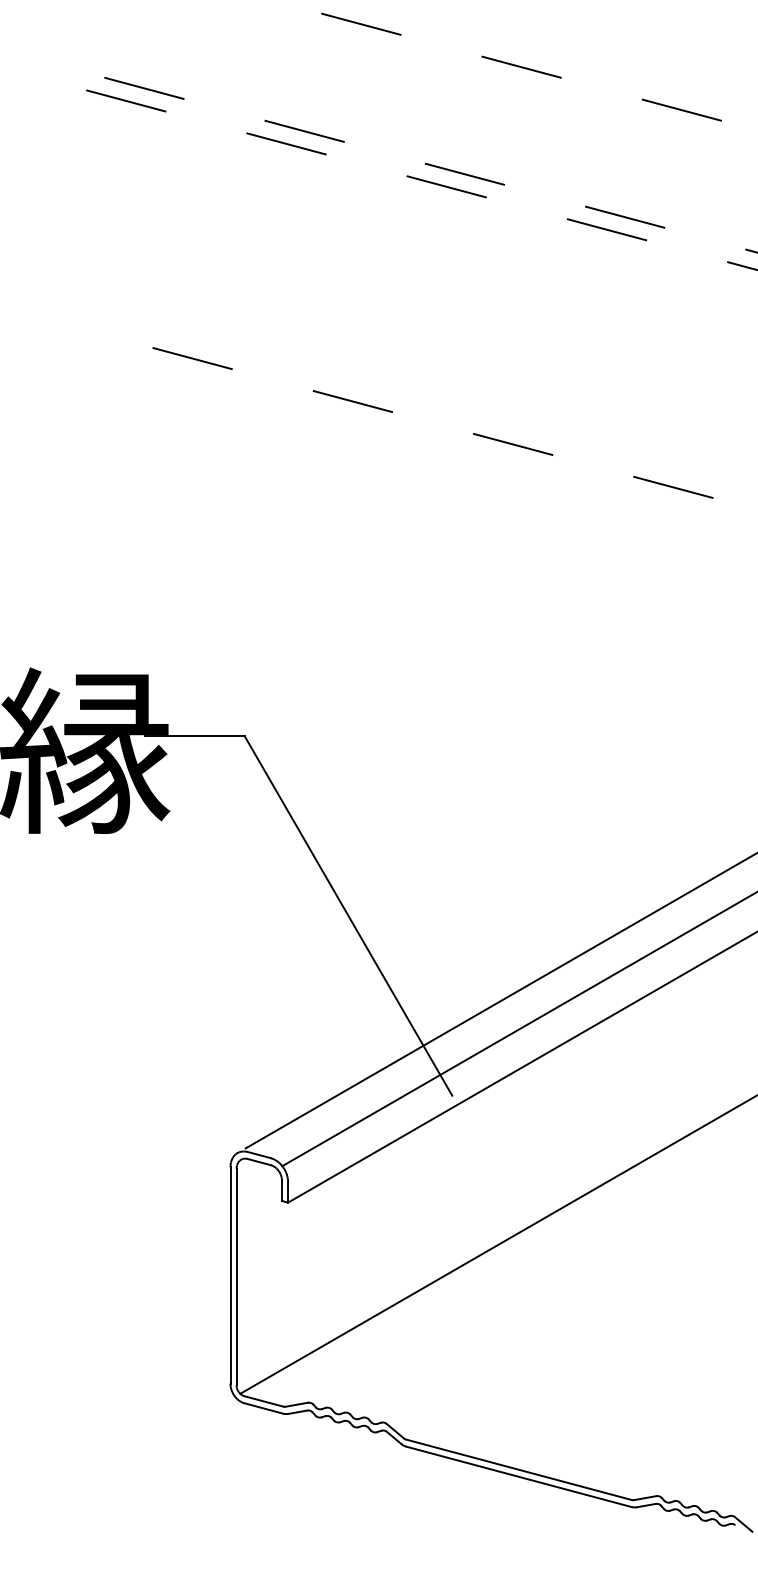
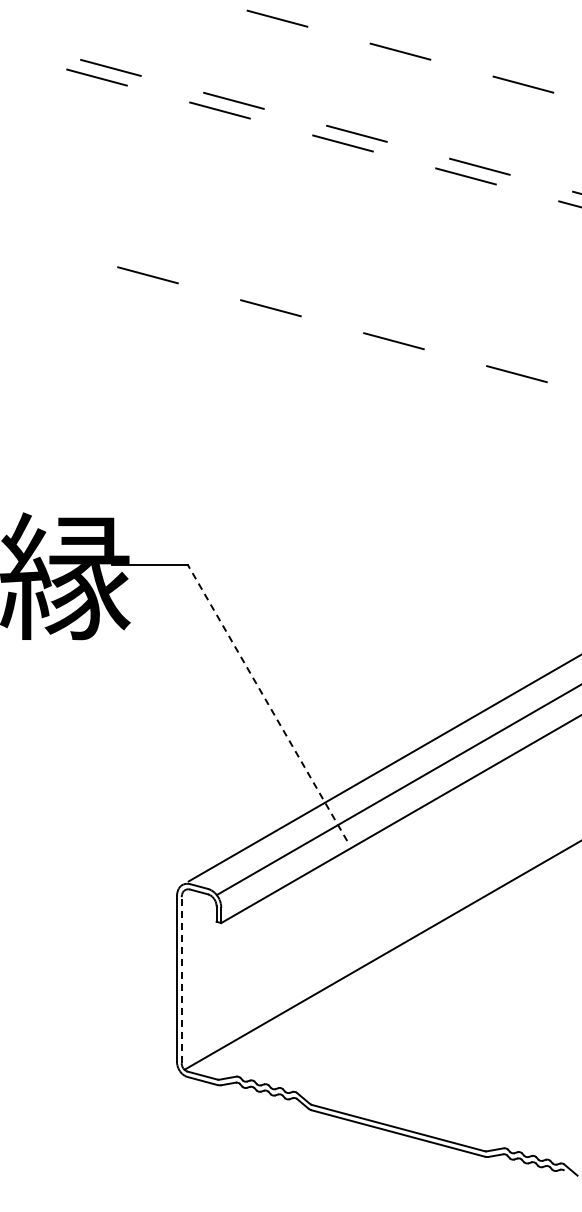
line: (348, 915) -> (267, 702), solid -> dashed
line: (236, 1276) -> (181, 979), solid -> dashed

